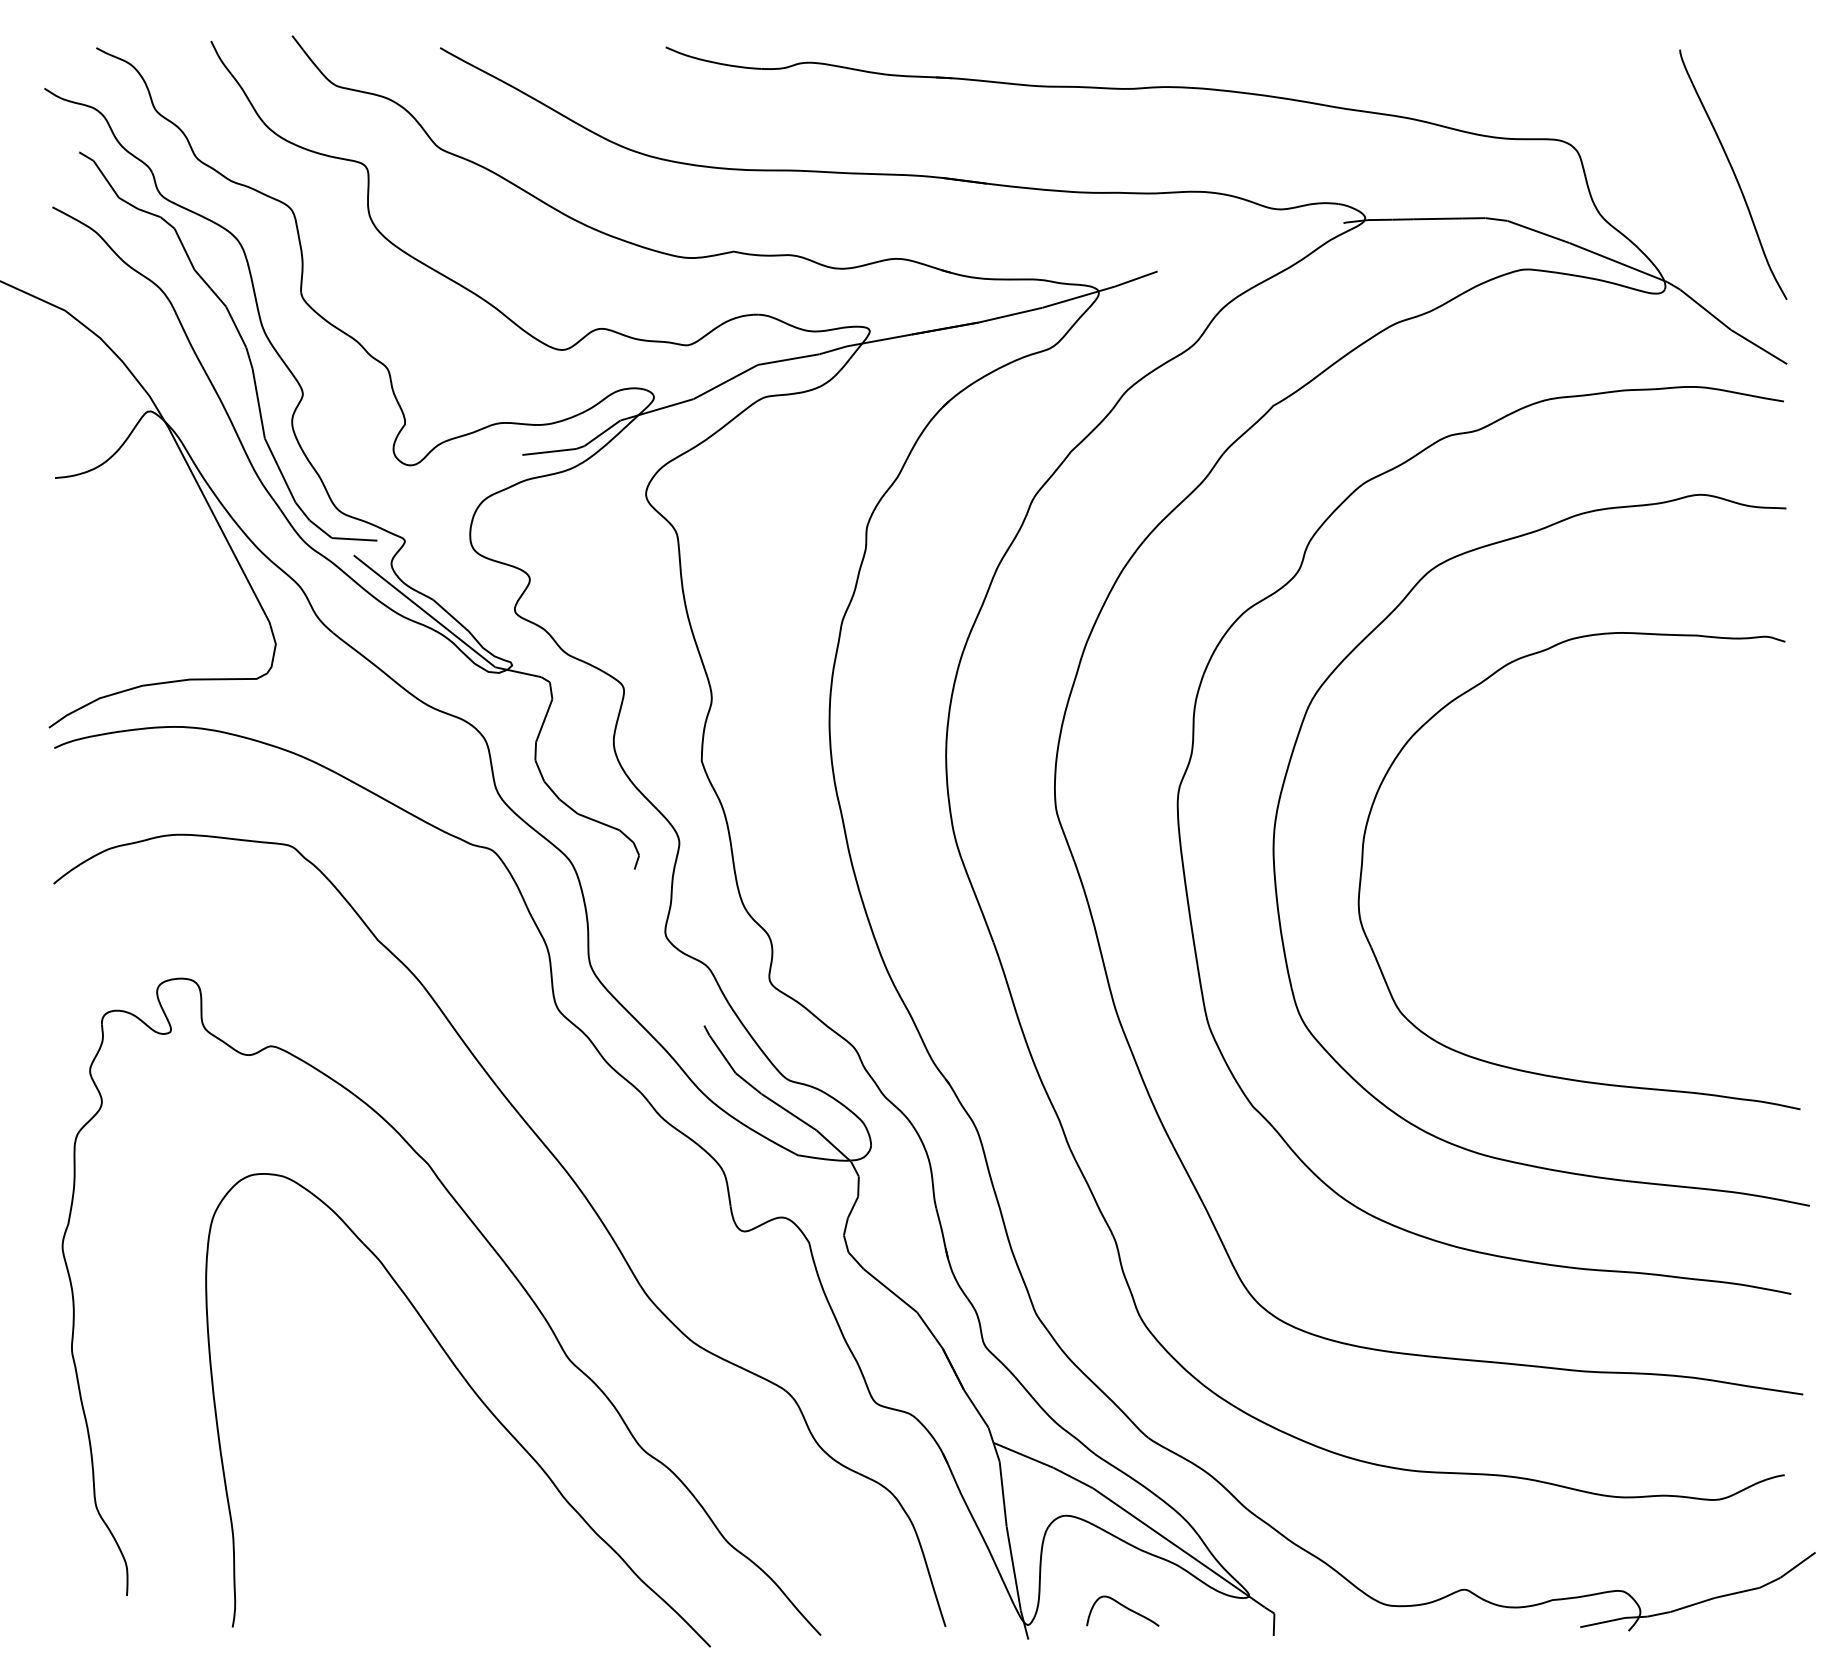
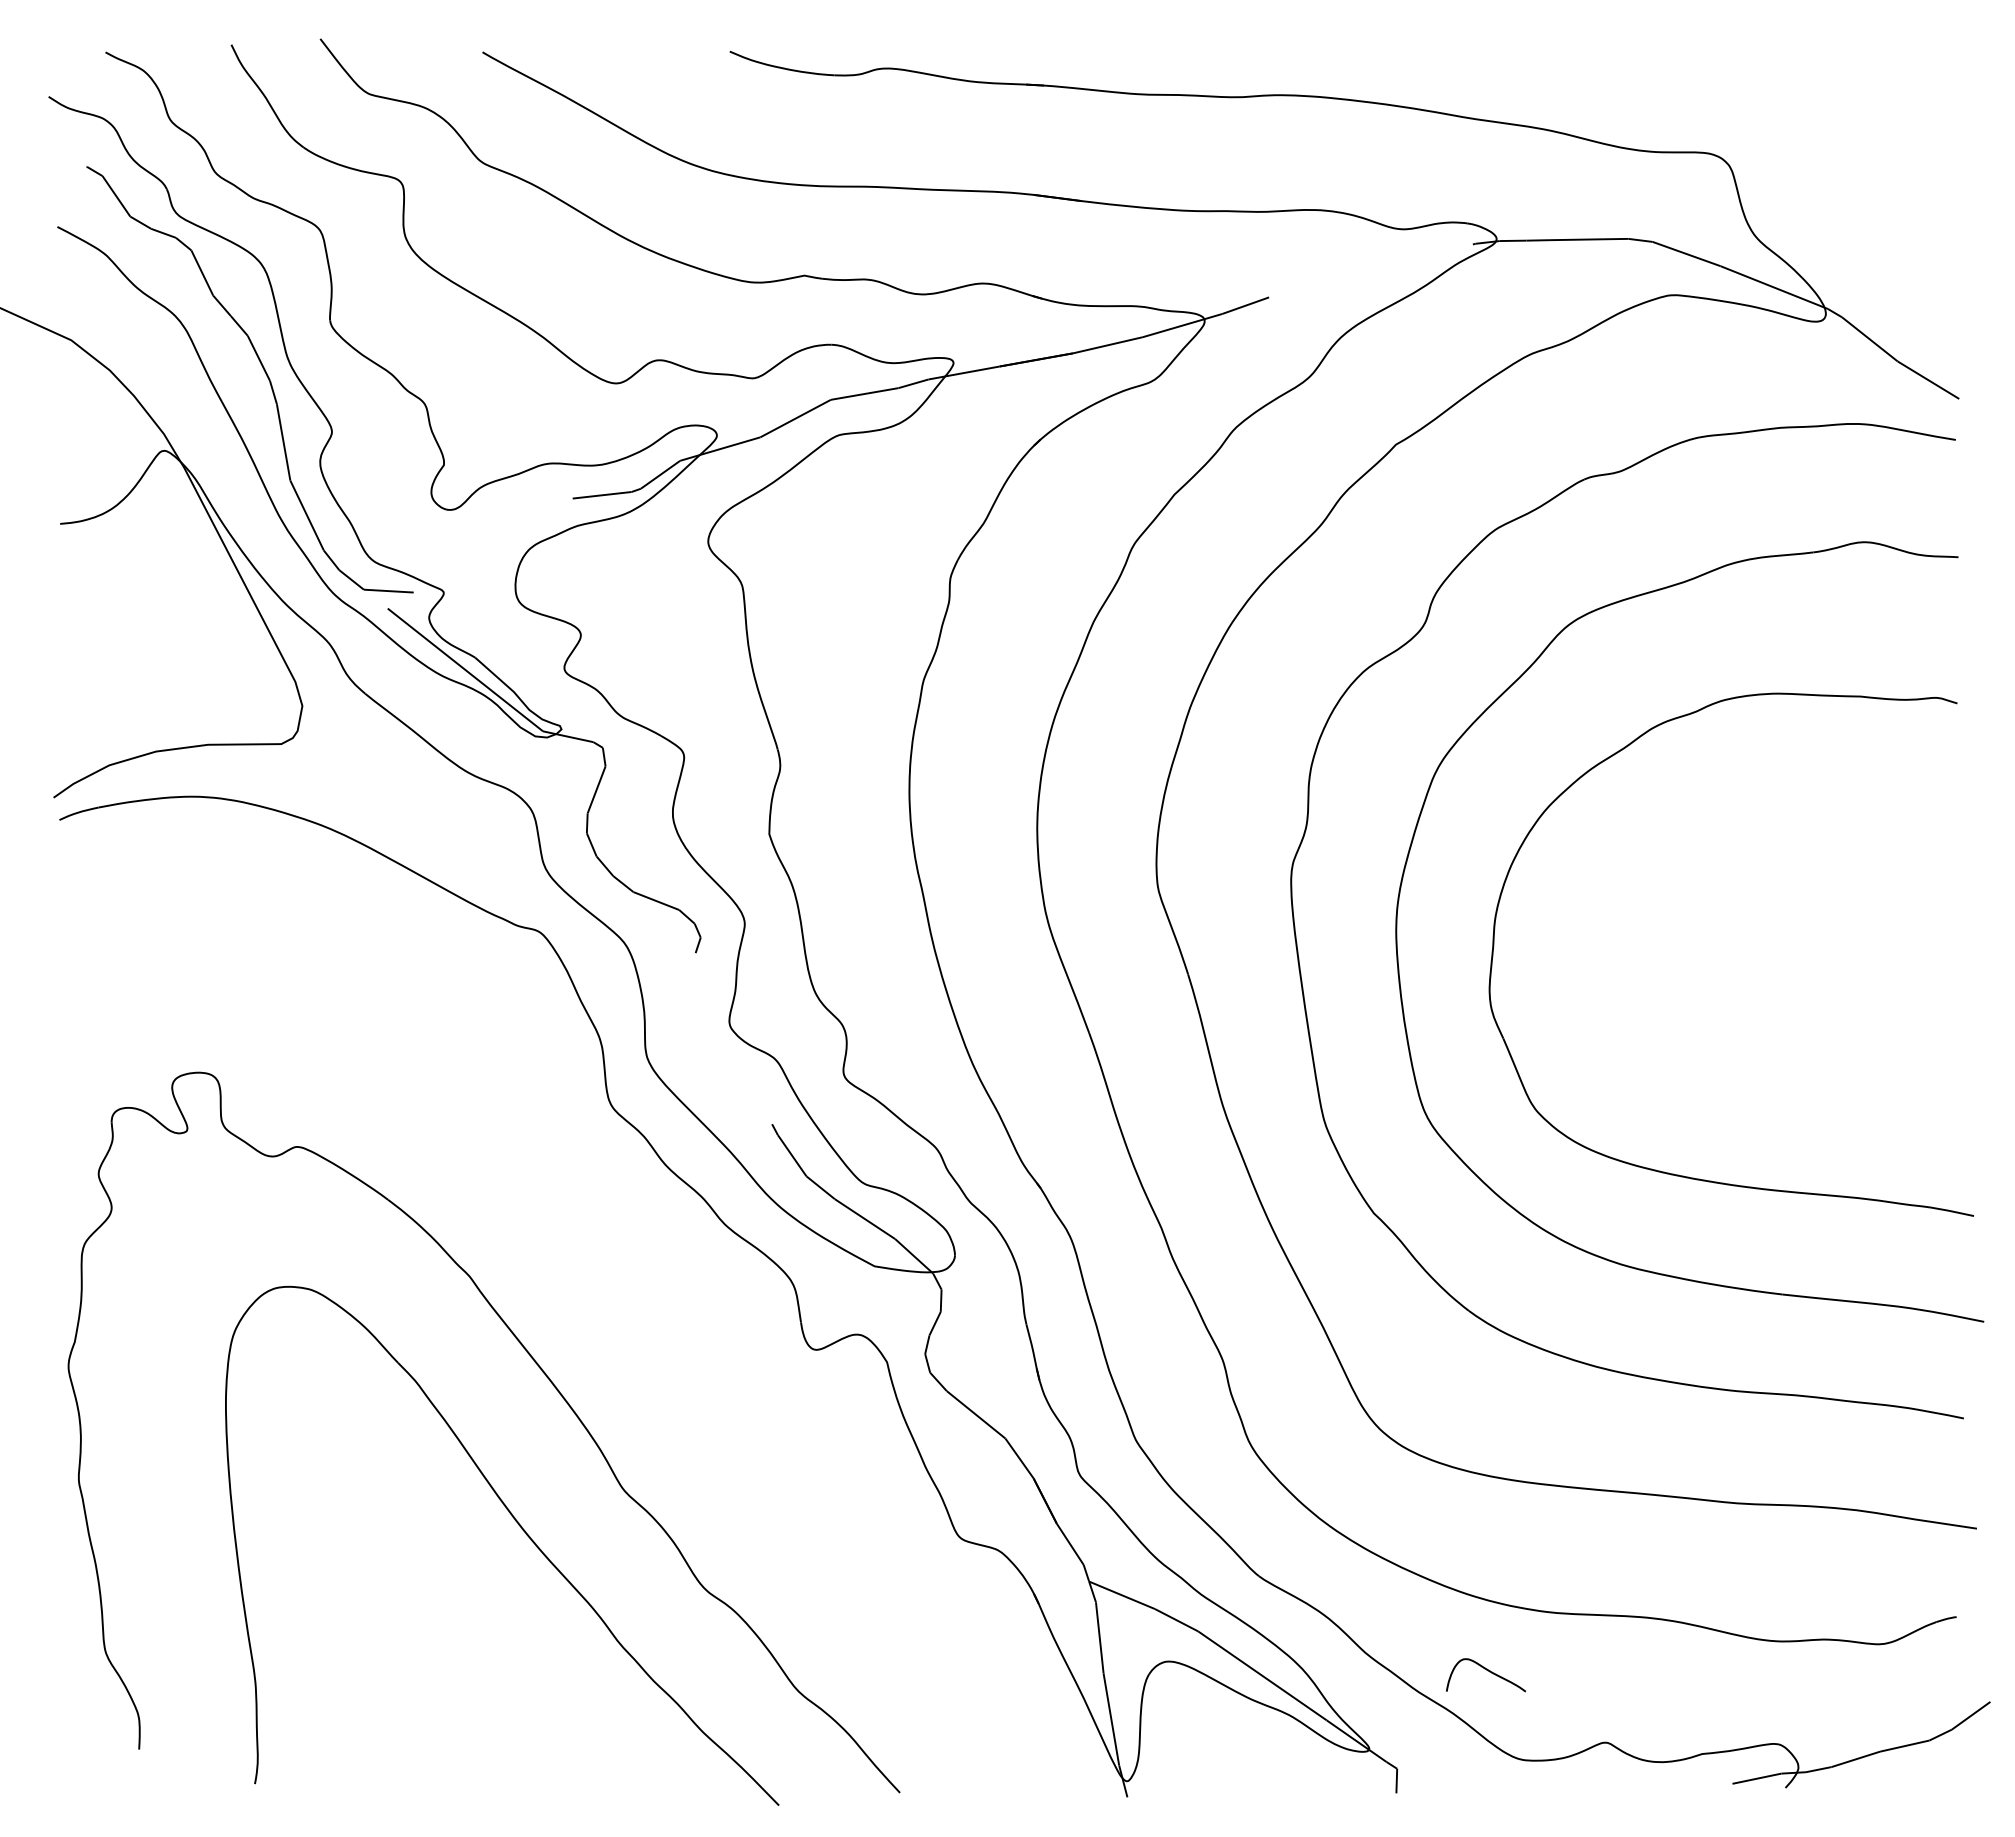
curve: (1733, 173) -> (1900, 190), removed
part: (568, 1176) -> (623, 1289), removed
curve: (1125, 1607) -> (1488, 1671), moved

